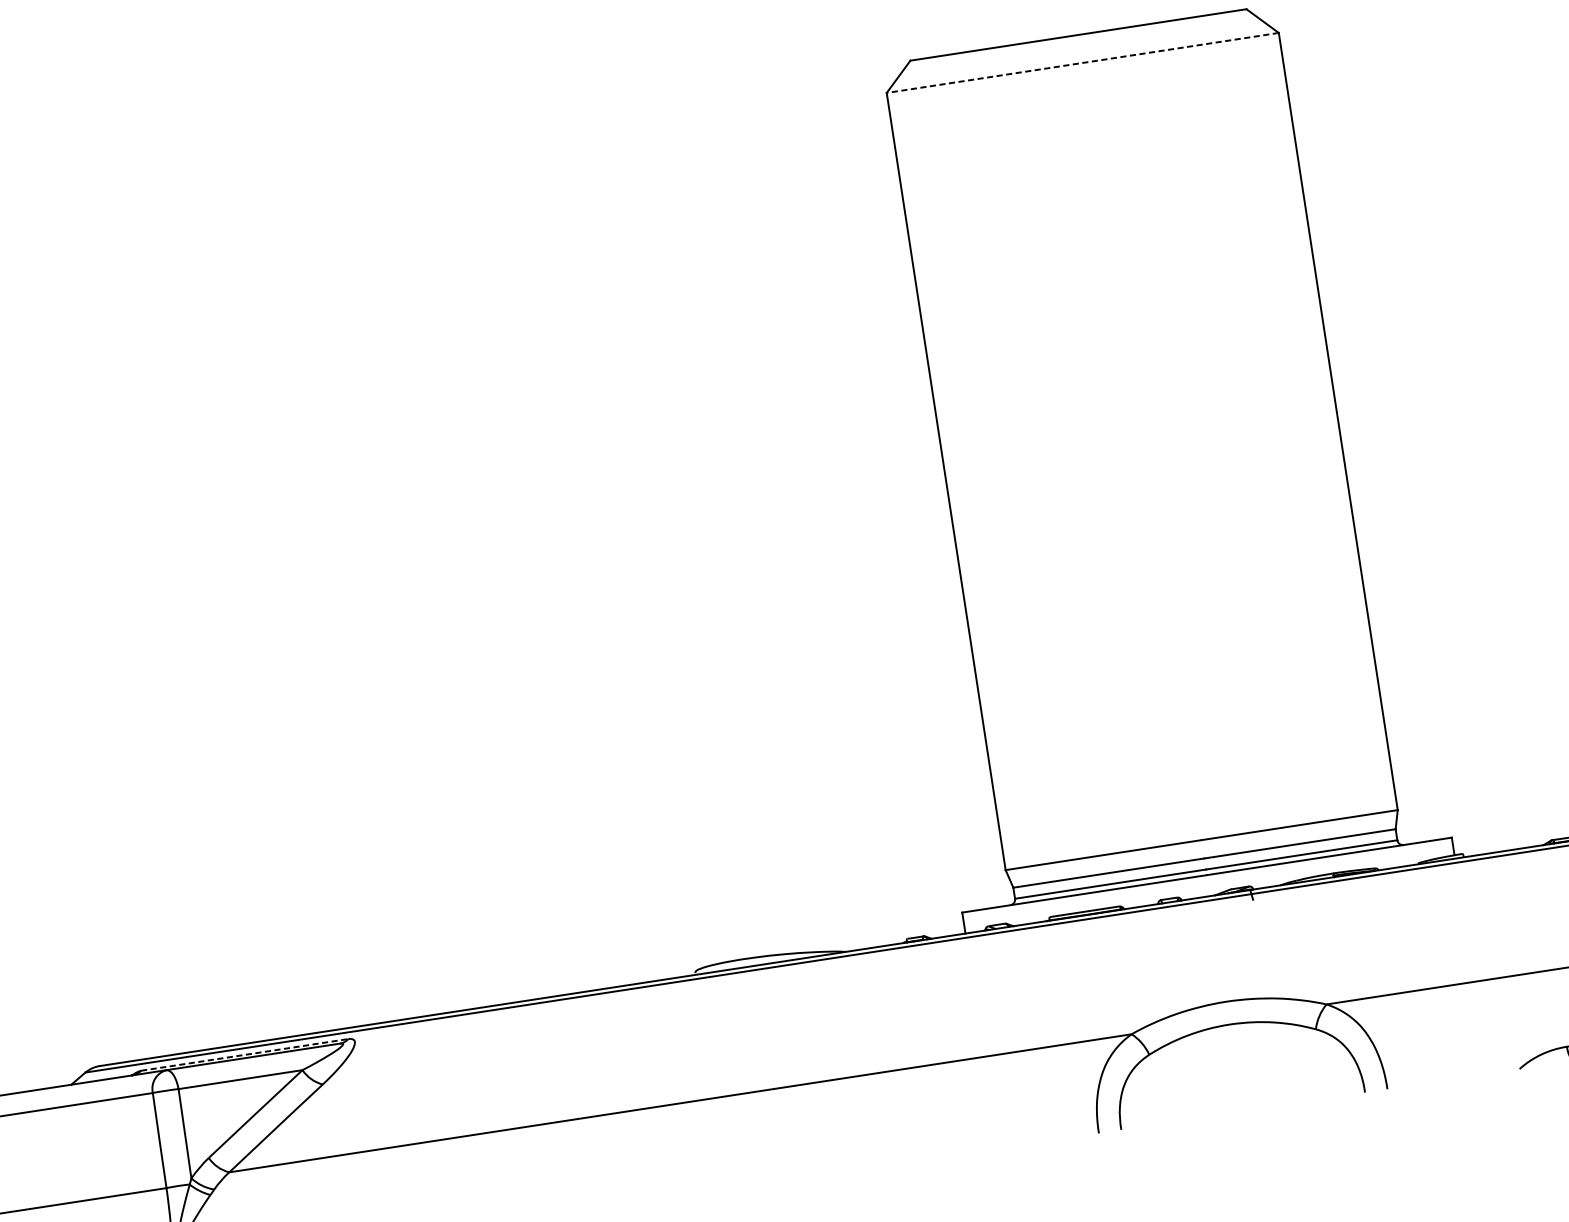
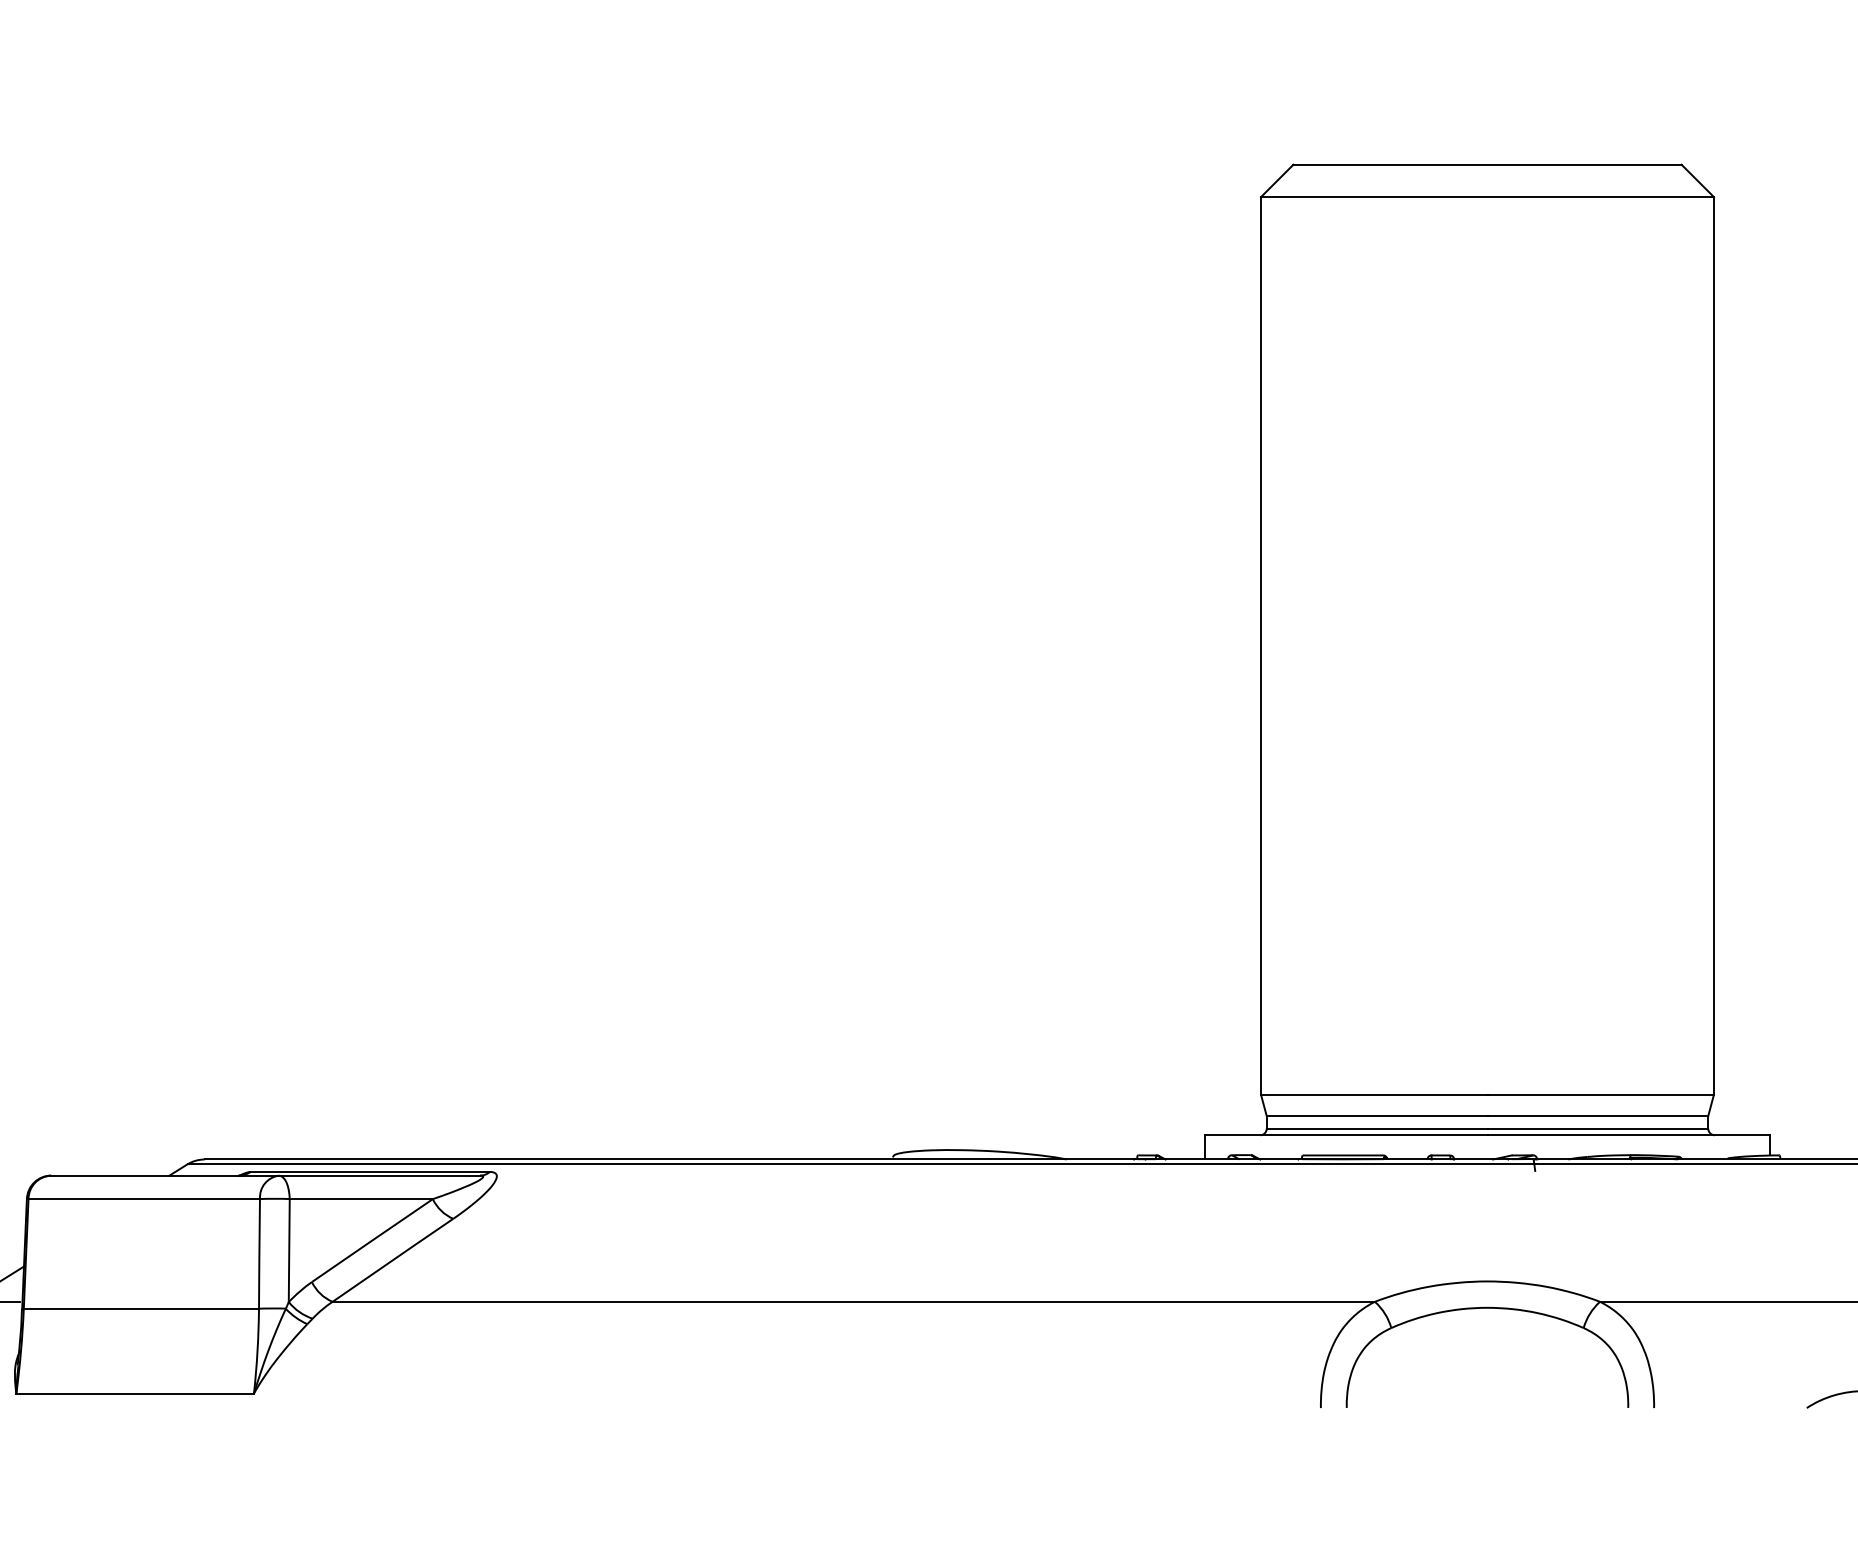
line: (1082, 63) -> (1487, 197), dashed -> solid
line: (244, 1054) -> (370, 1171), dashed -> solid

